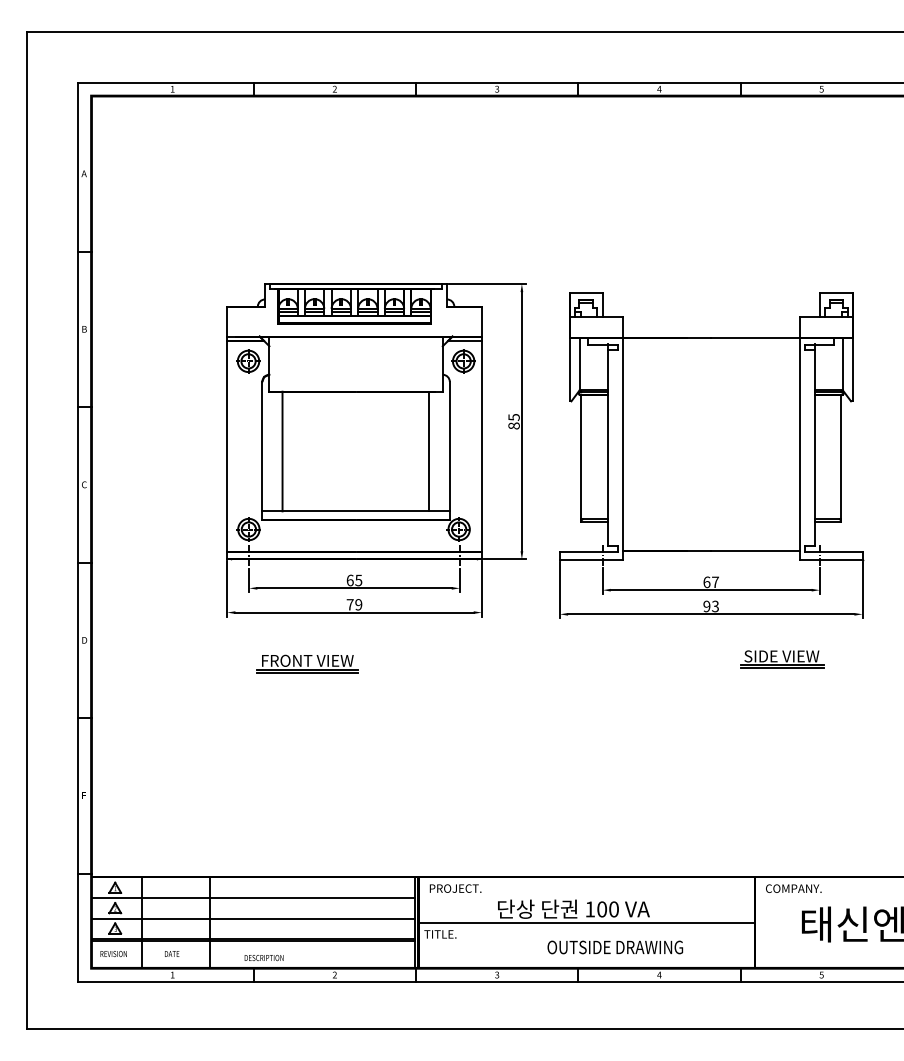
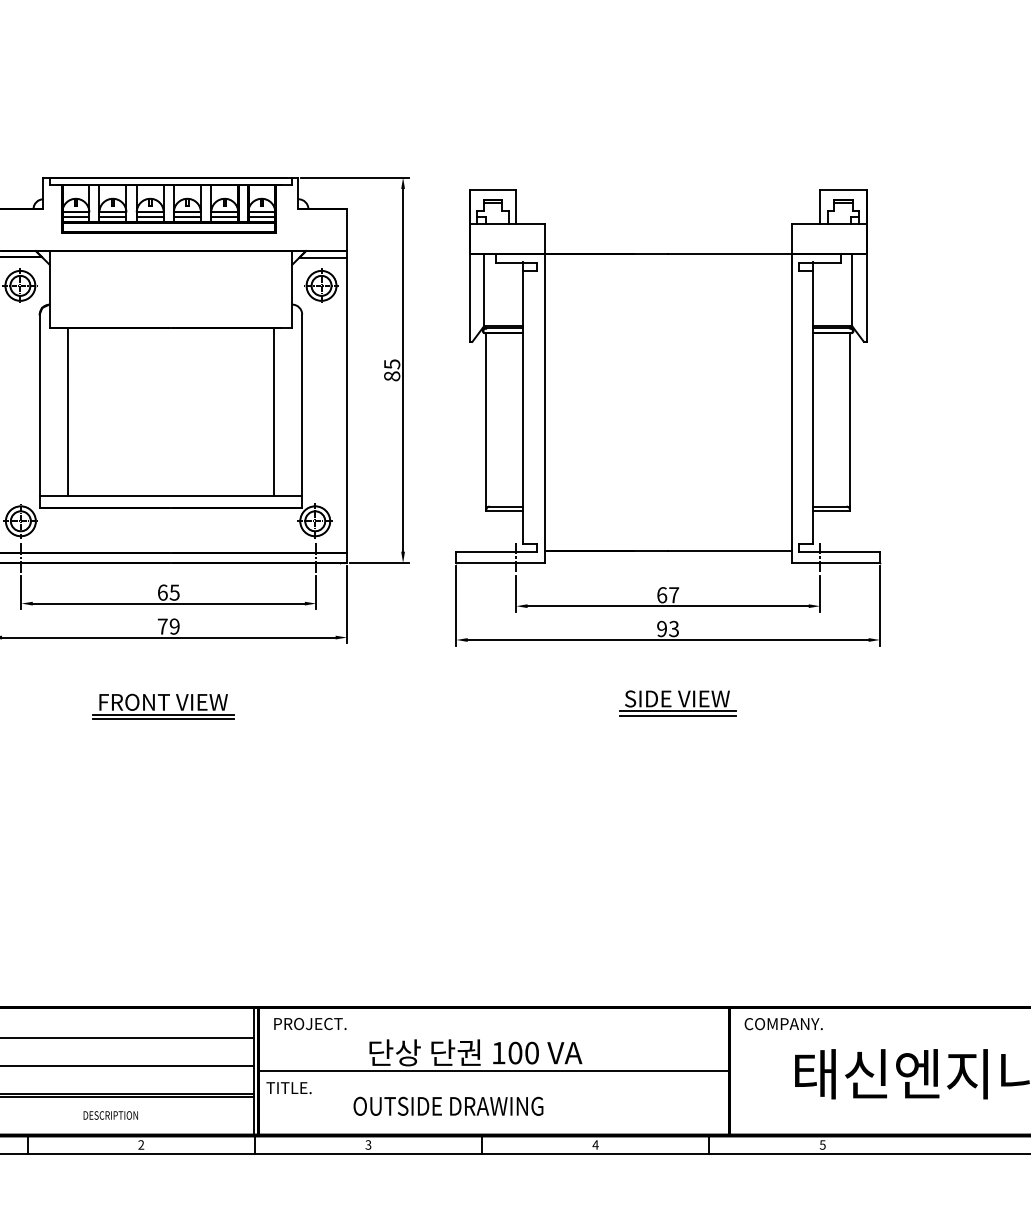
part: (782, 659) -> (678, 703), moved
part: (307, 663) -> (163, 706), moved
text: (615, 947) -> (448, 1106), moved
text: (263, 958) -> (109, 1116), moved

